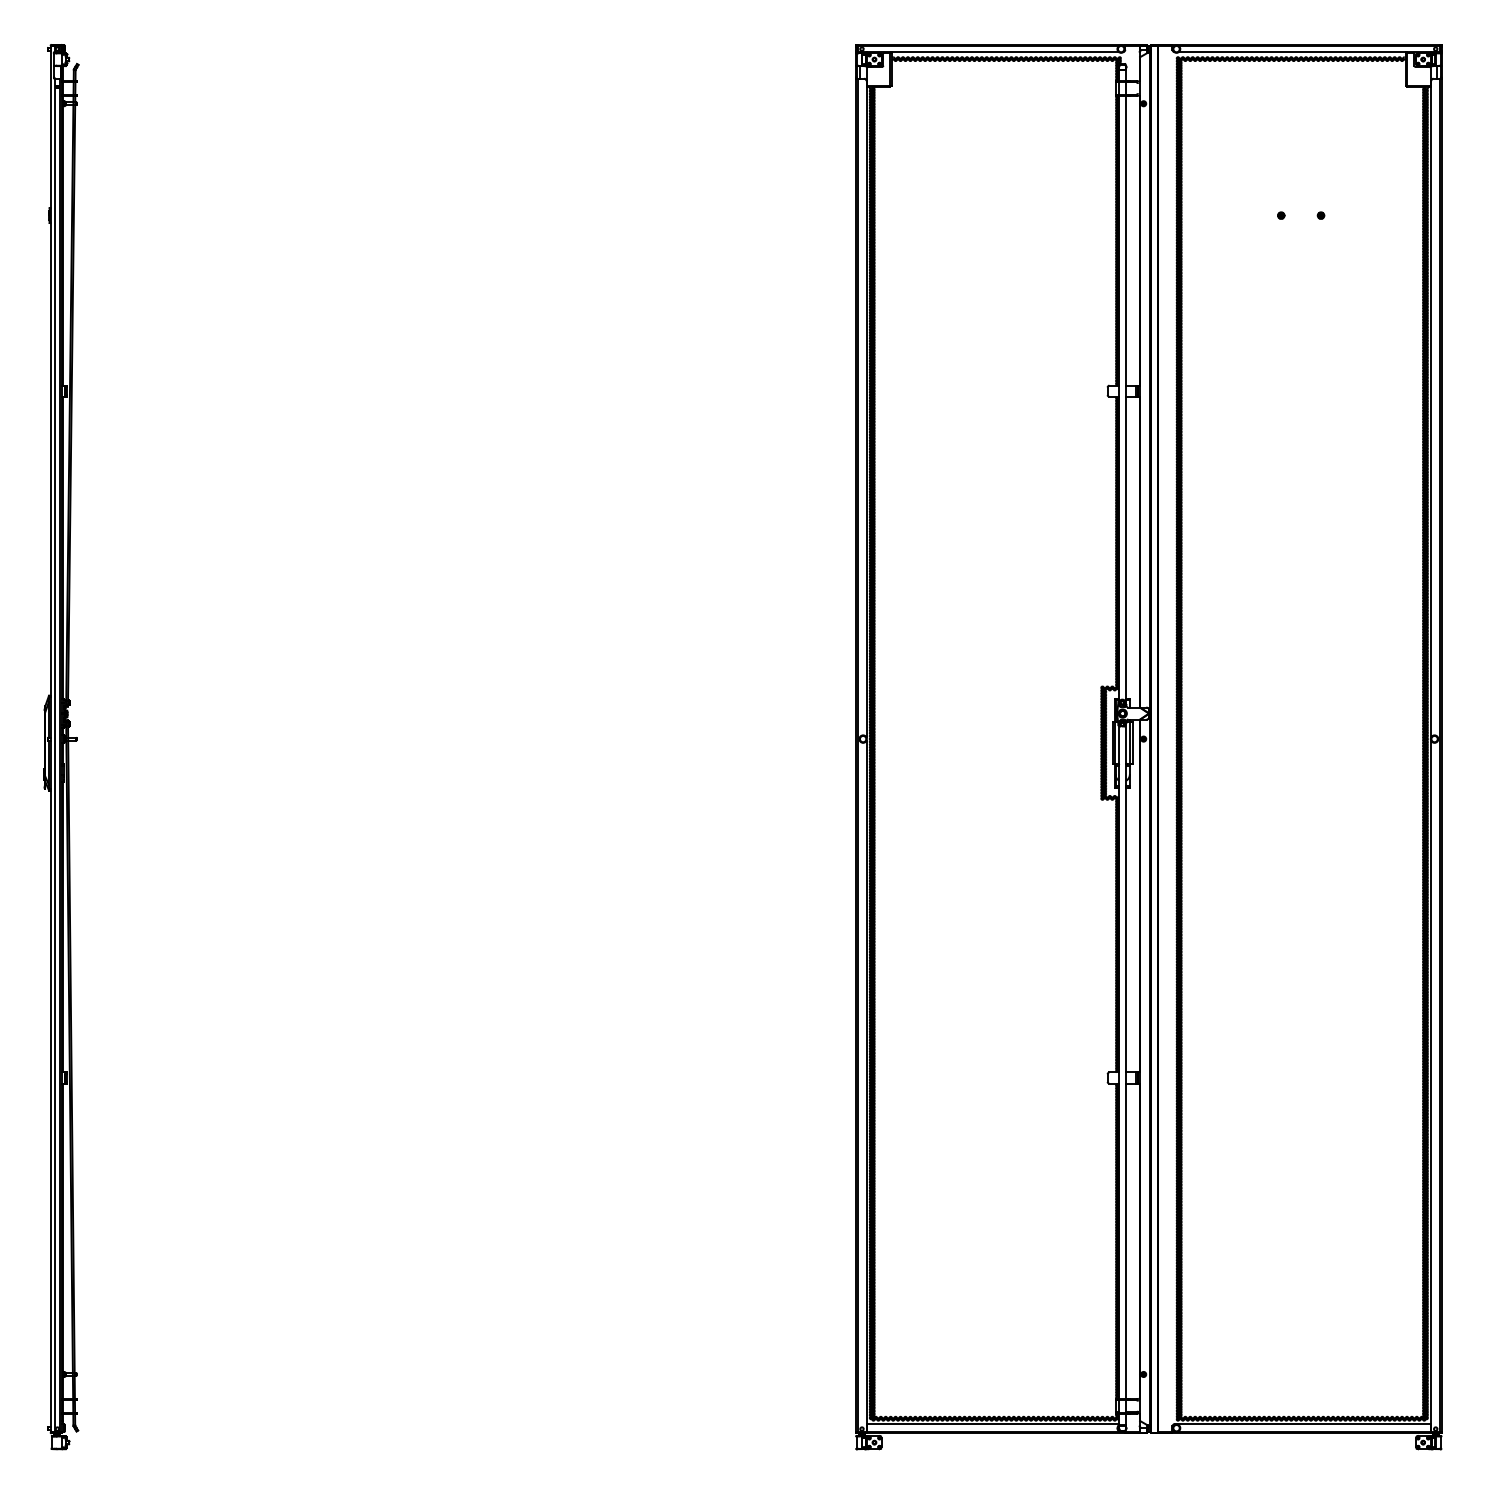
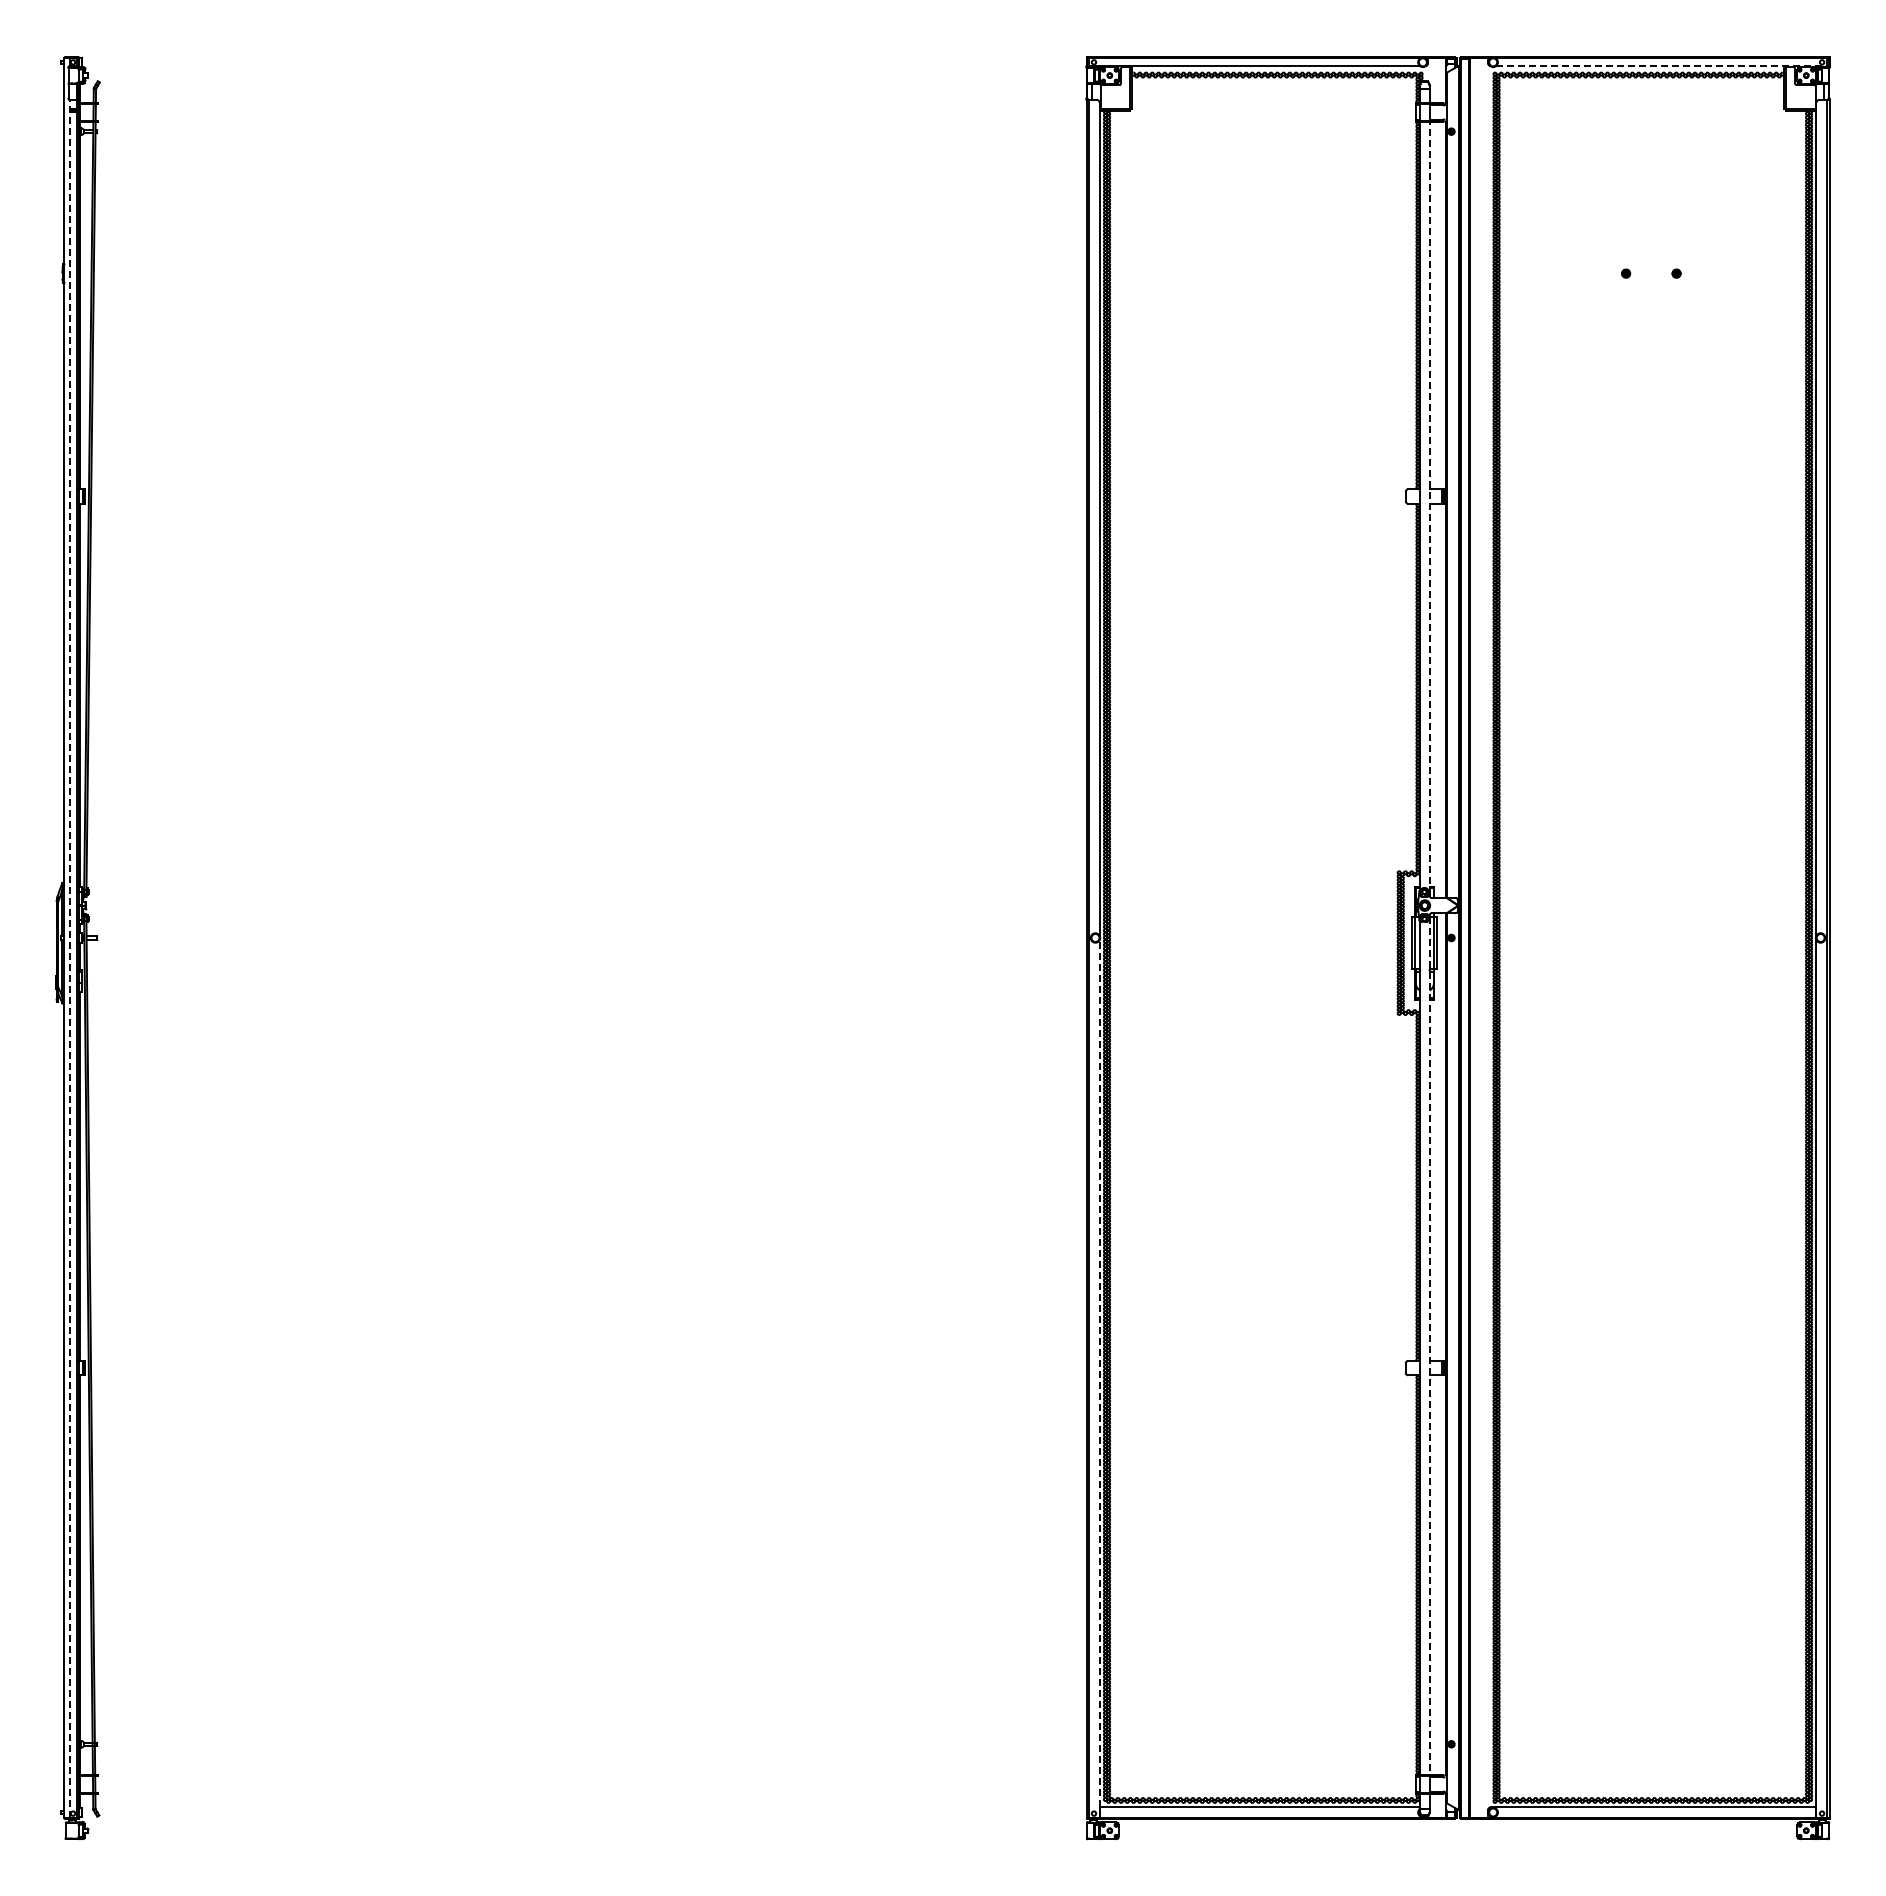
line: (1308, 52) -> (1660, 66), solid -> dashed
line: (1126, 399) -> (1429, 507), solid -> dashed
line: (54, 755) -> (69, 958), solid -> dashed
line: (1126, 1061) -> (1429, 1346), solid -> dashed
line: (866, 1086) -> (1099, 1378), solid -> dashed

